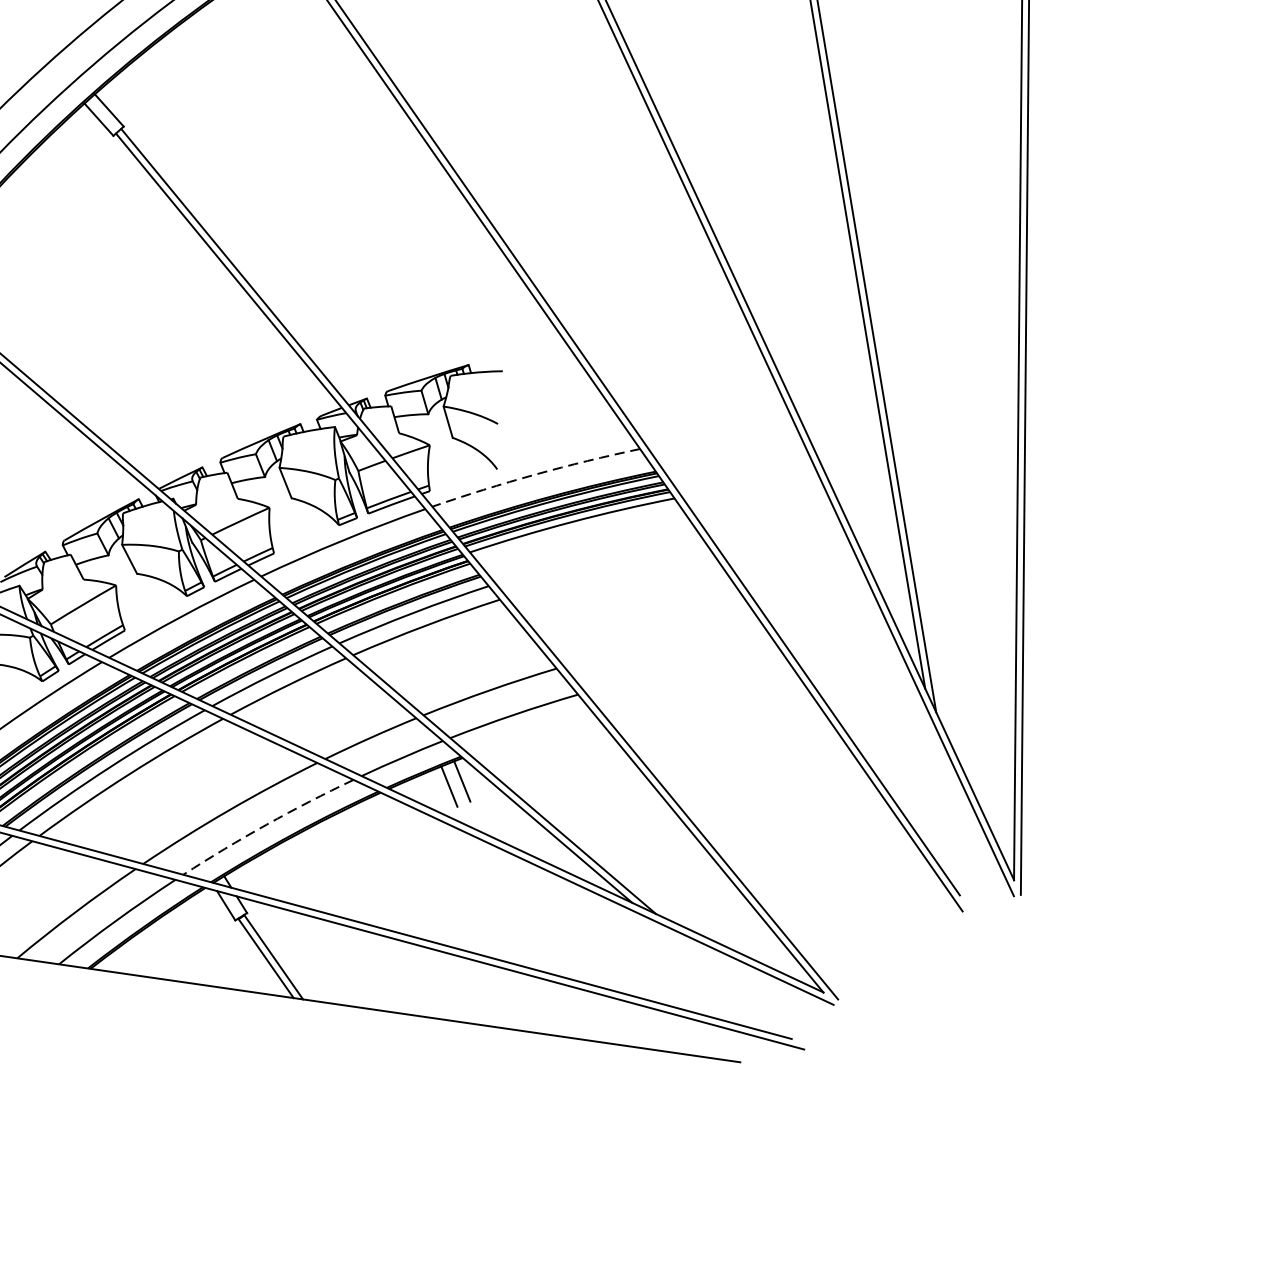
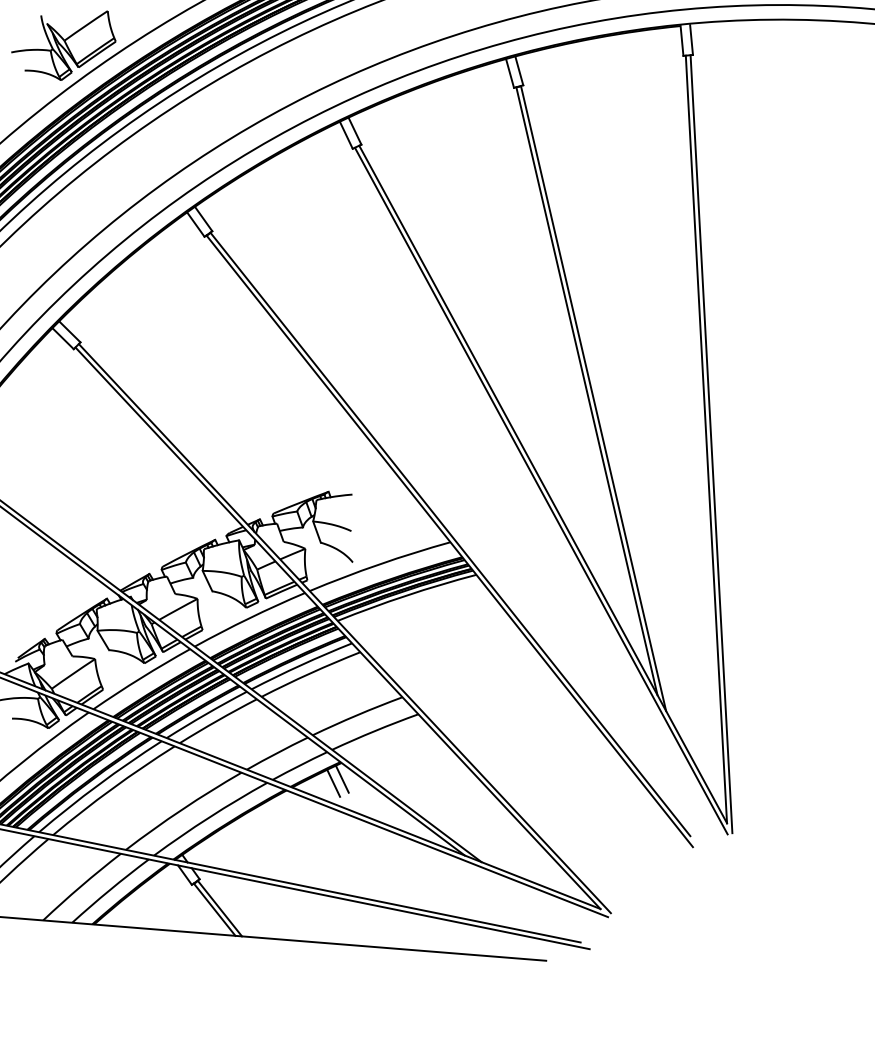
arc: (535, 474) -> (379, 564), dashed -> solid
arc: (266, 824) -> (209, 817), dashed -> solid

